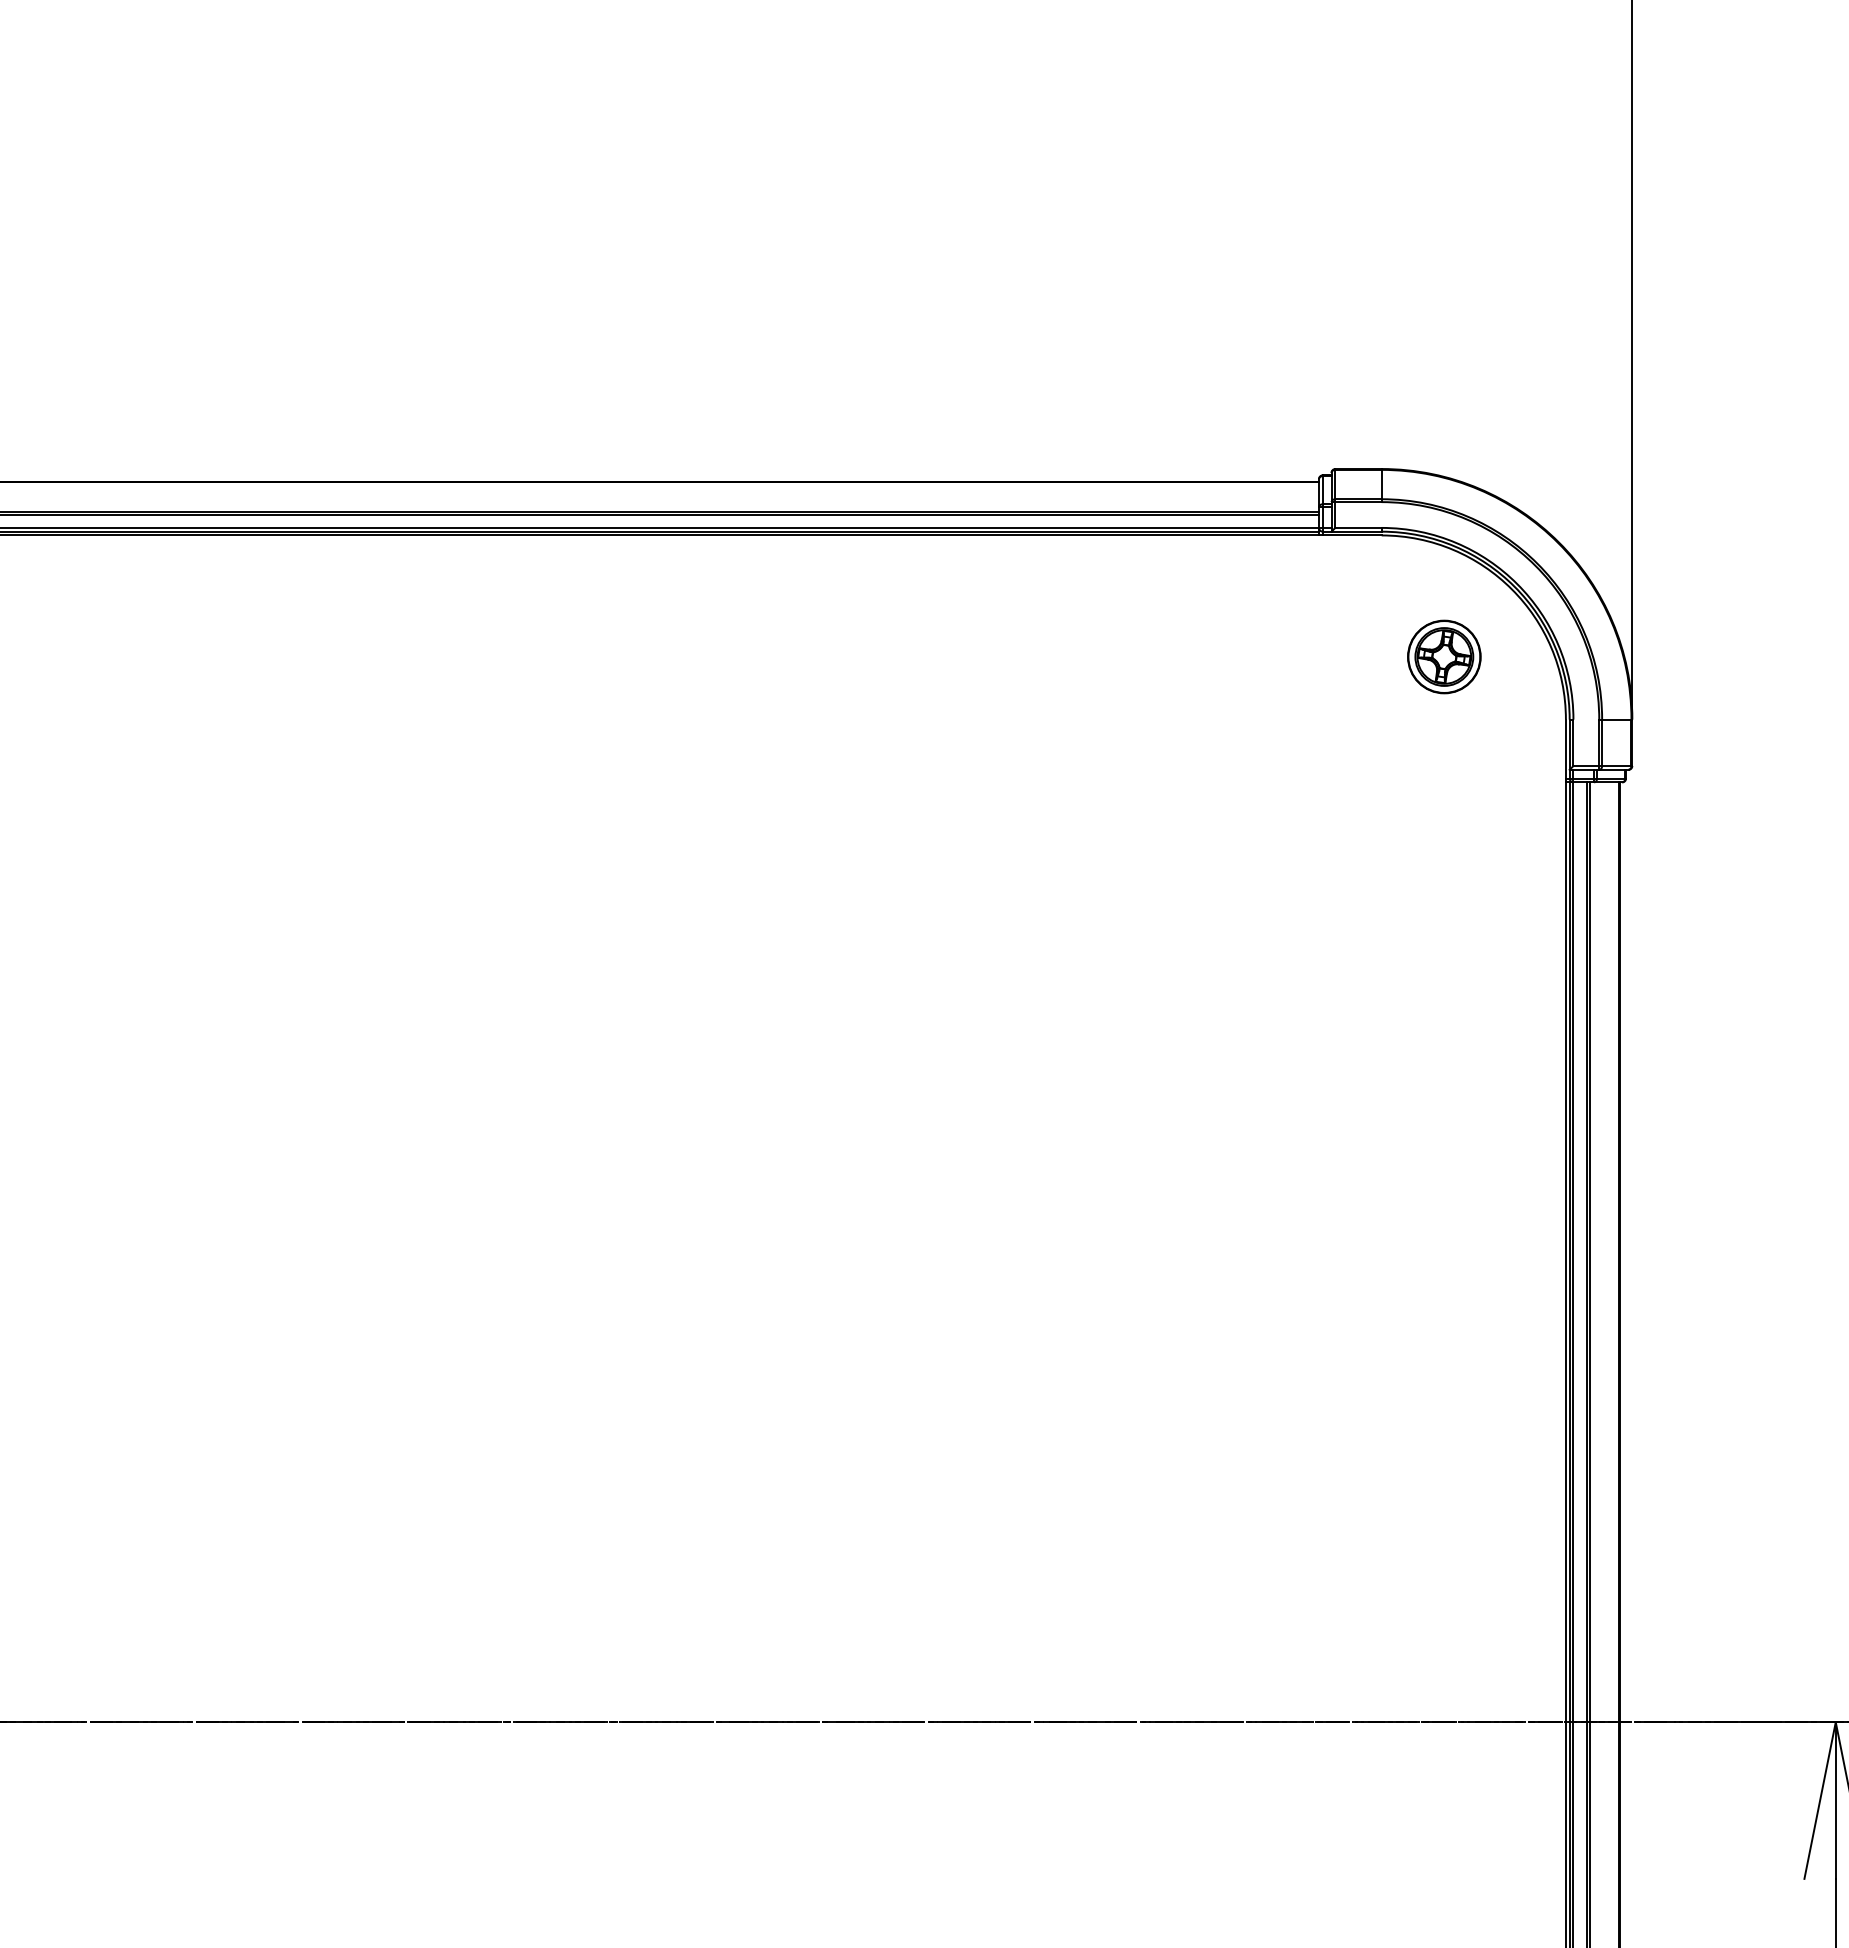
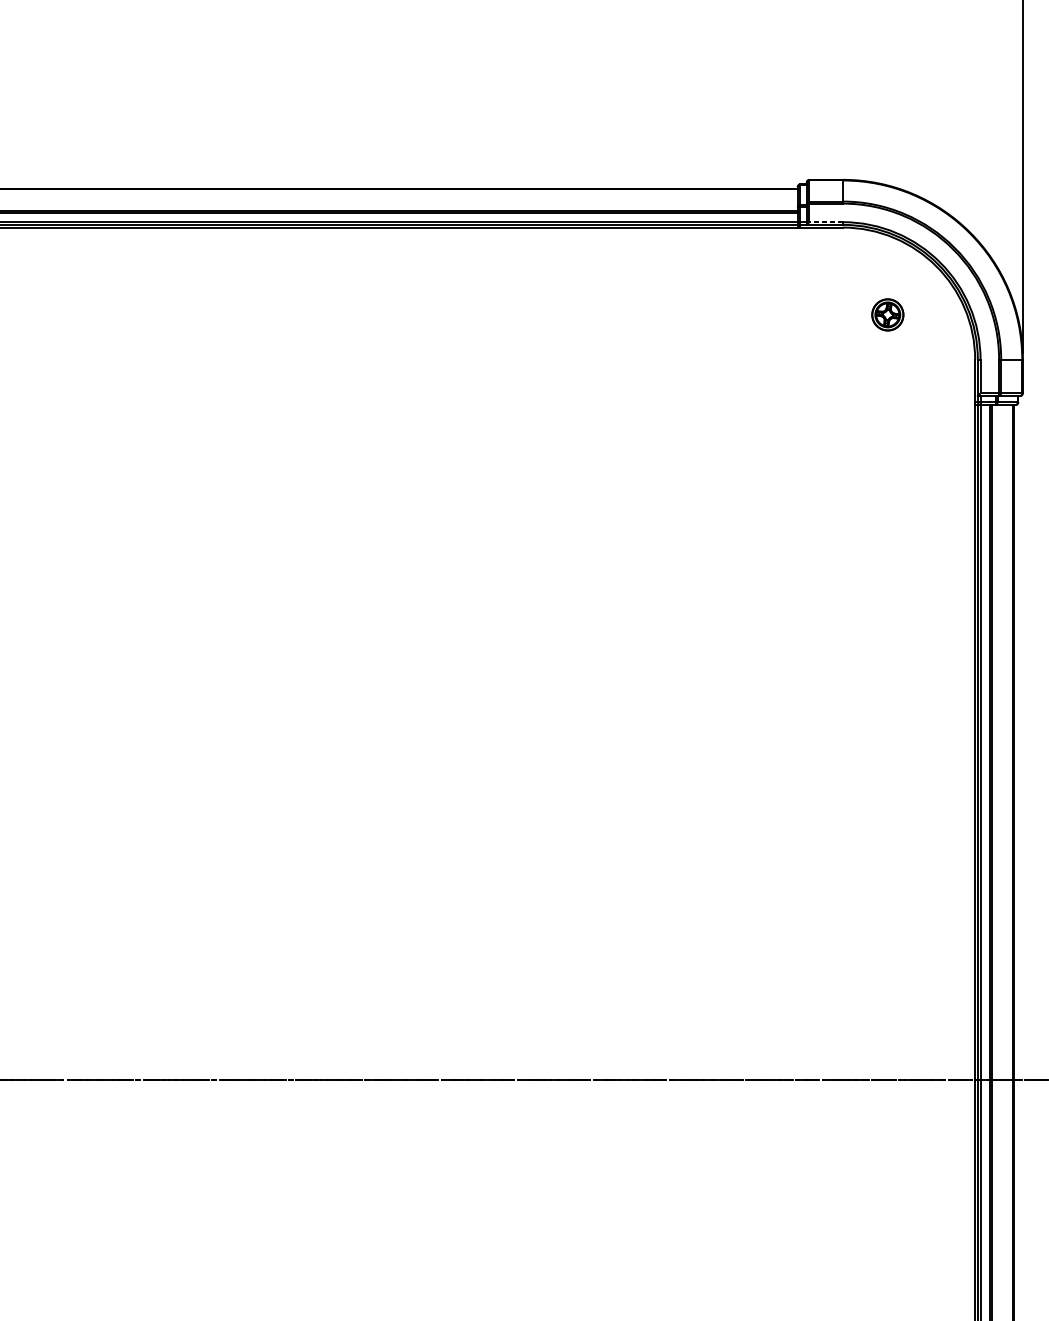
line: (1358, 527) -> (826, 221), solid -> dashed
part: (1444, 656) -> (887, 314), size x0.6

